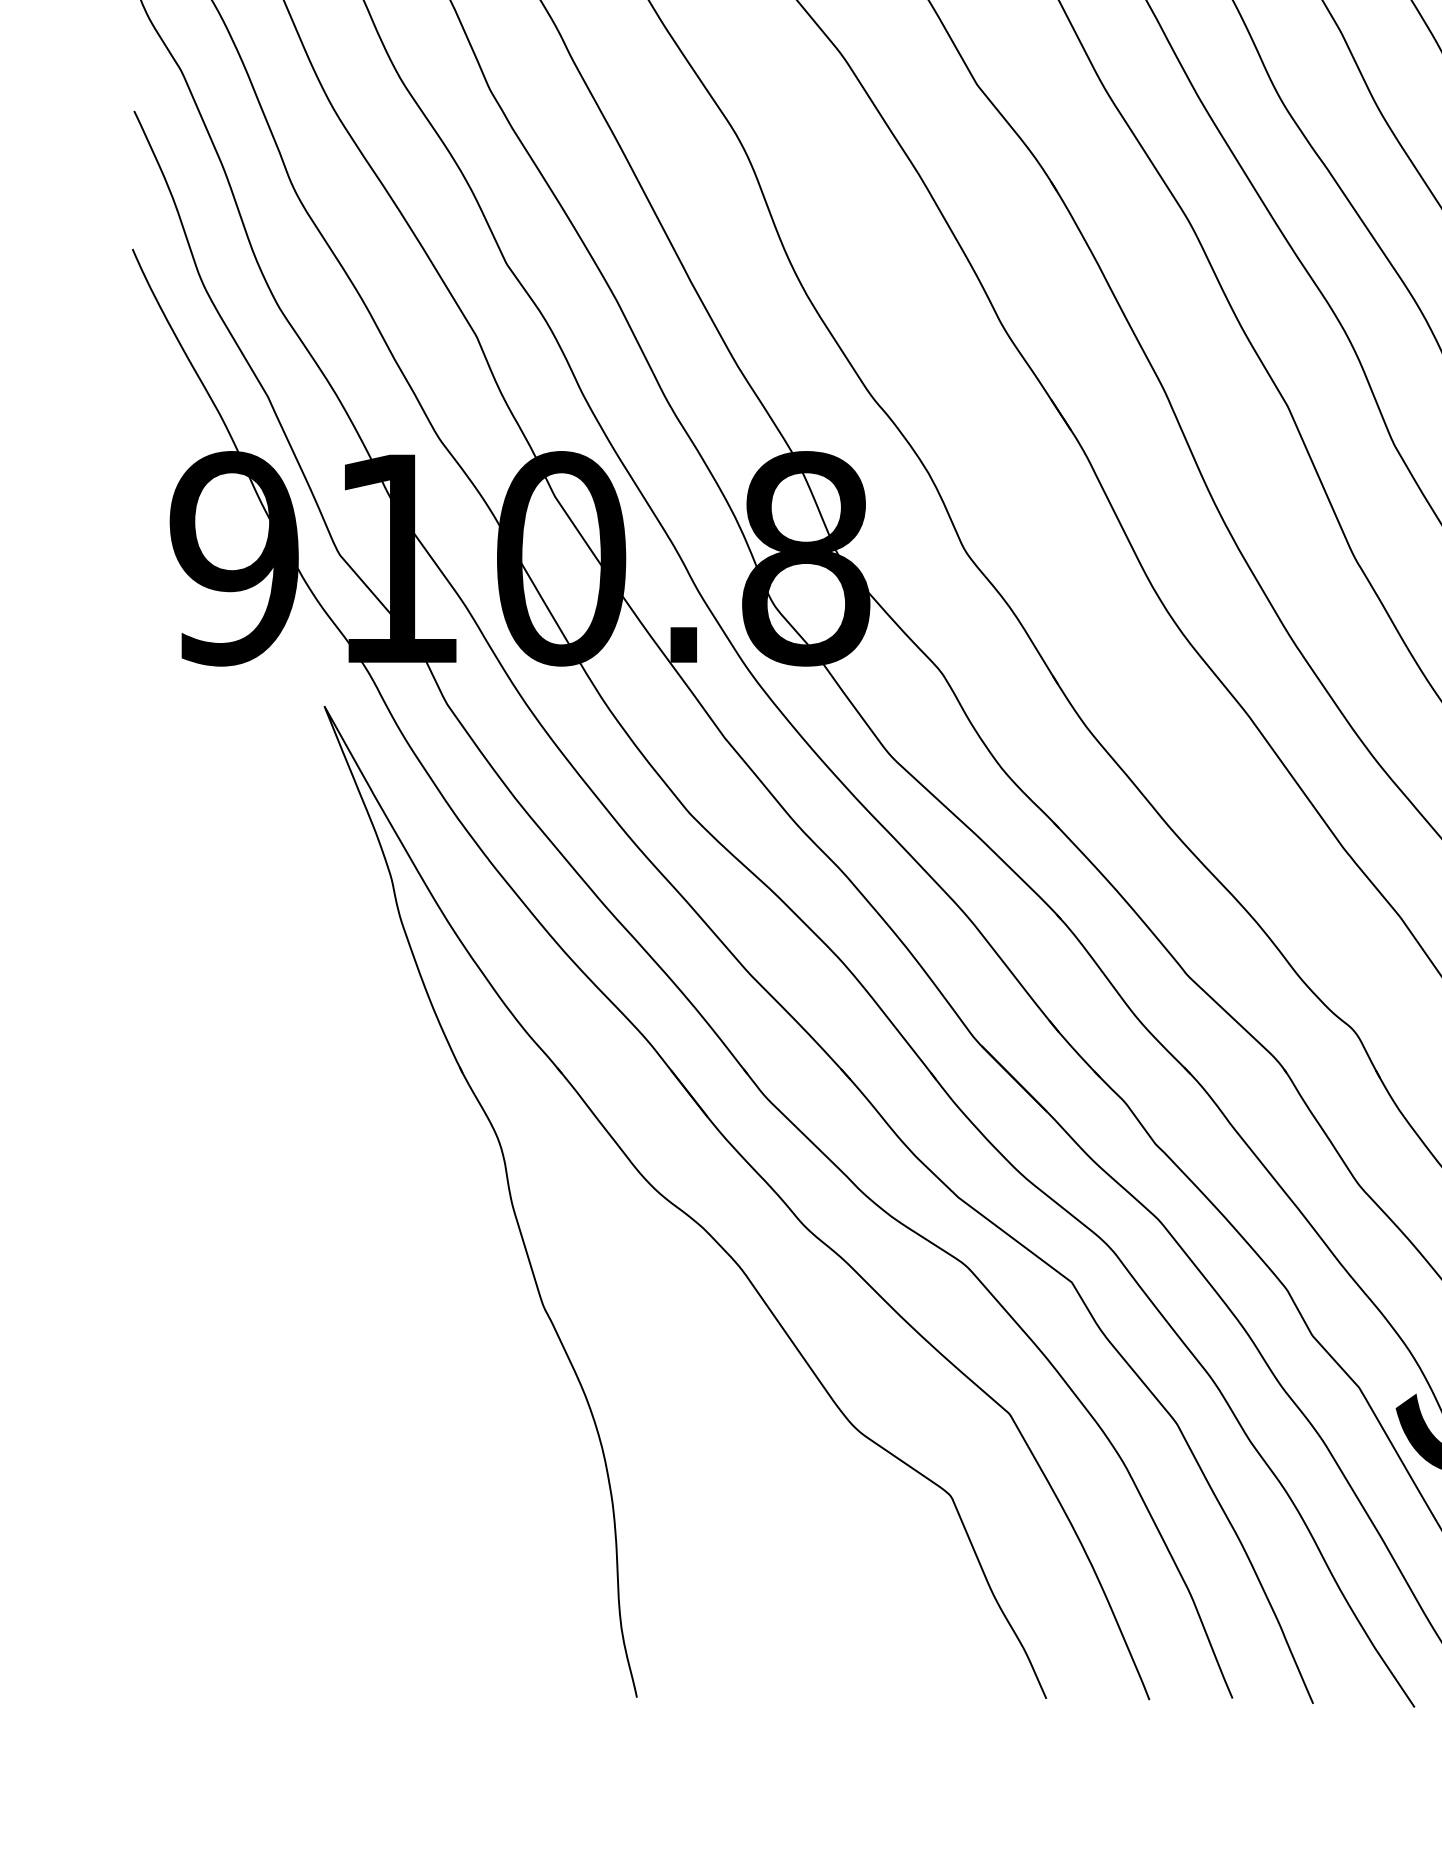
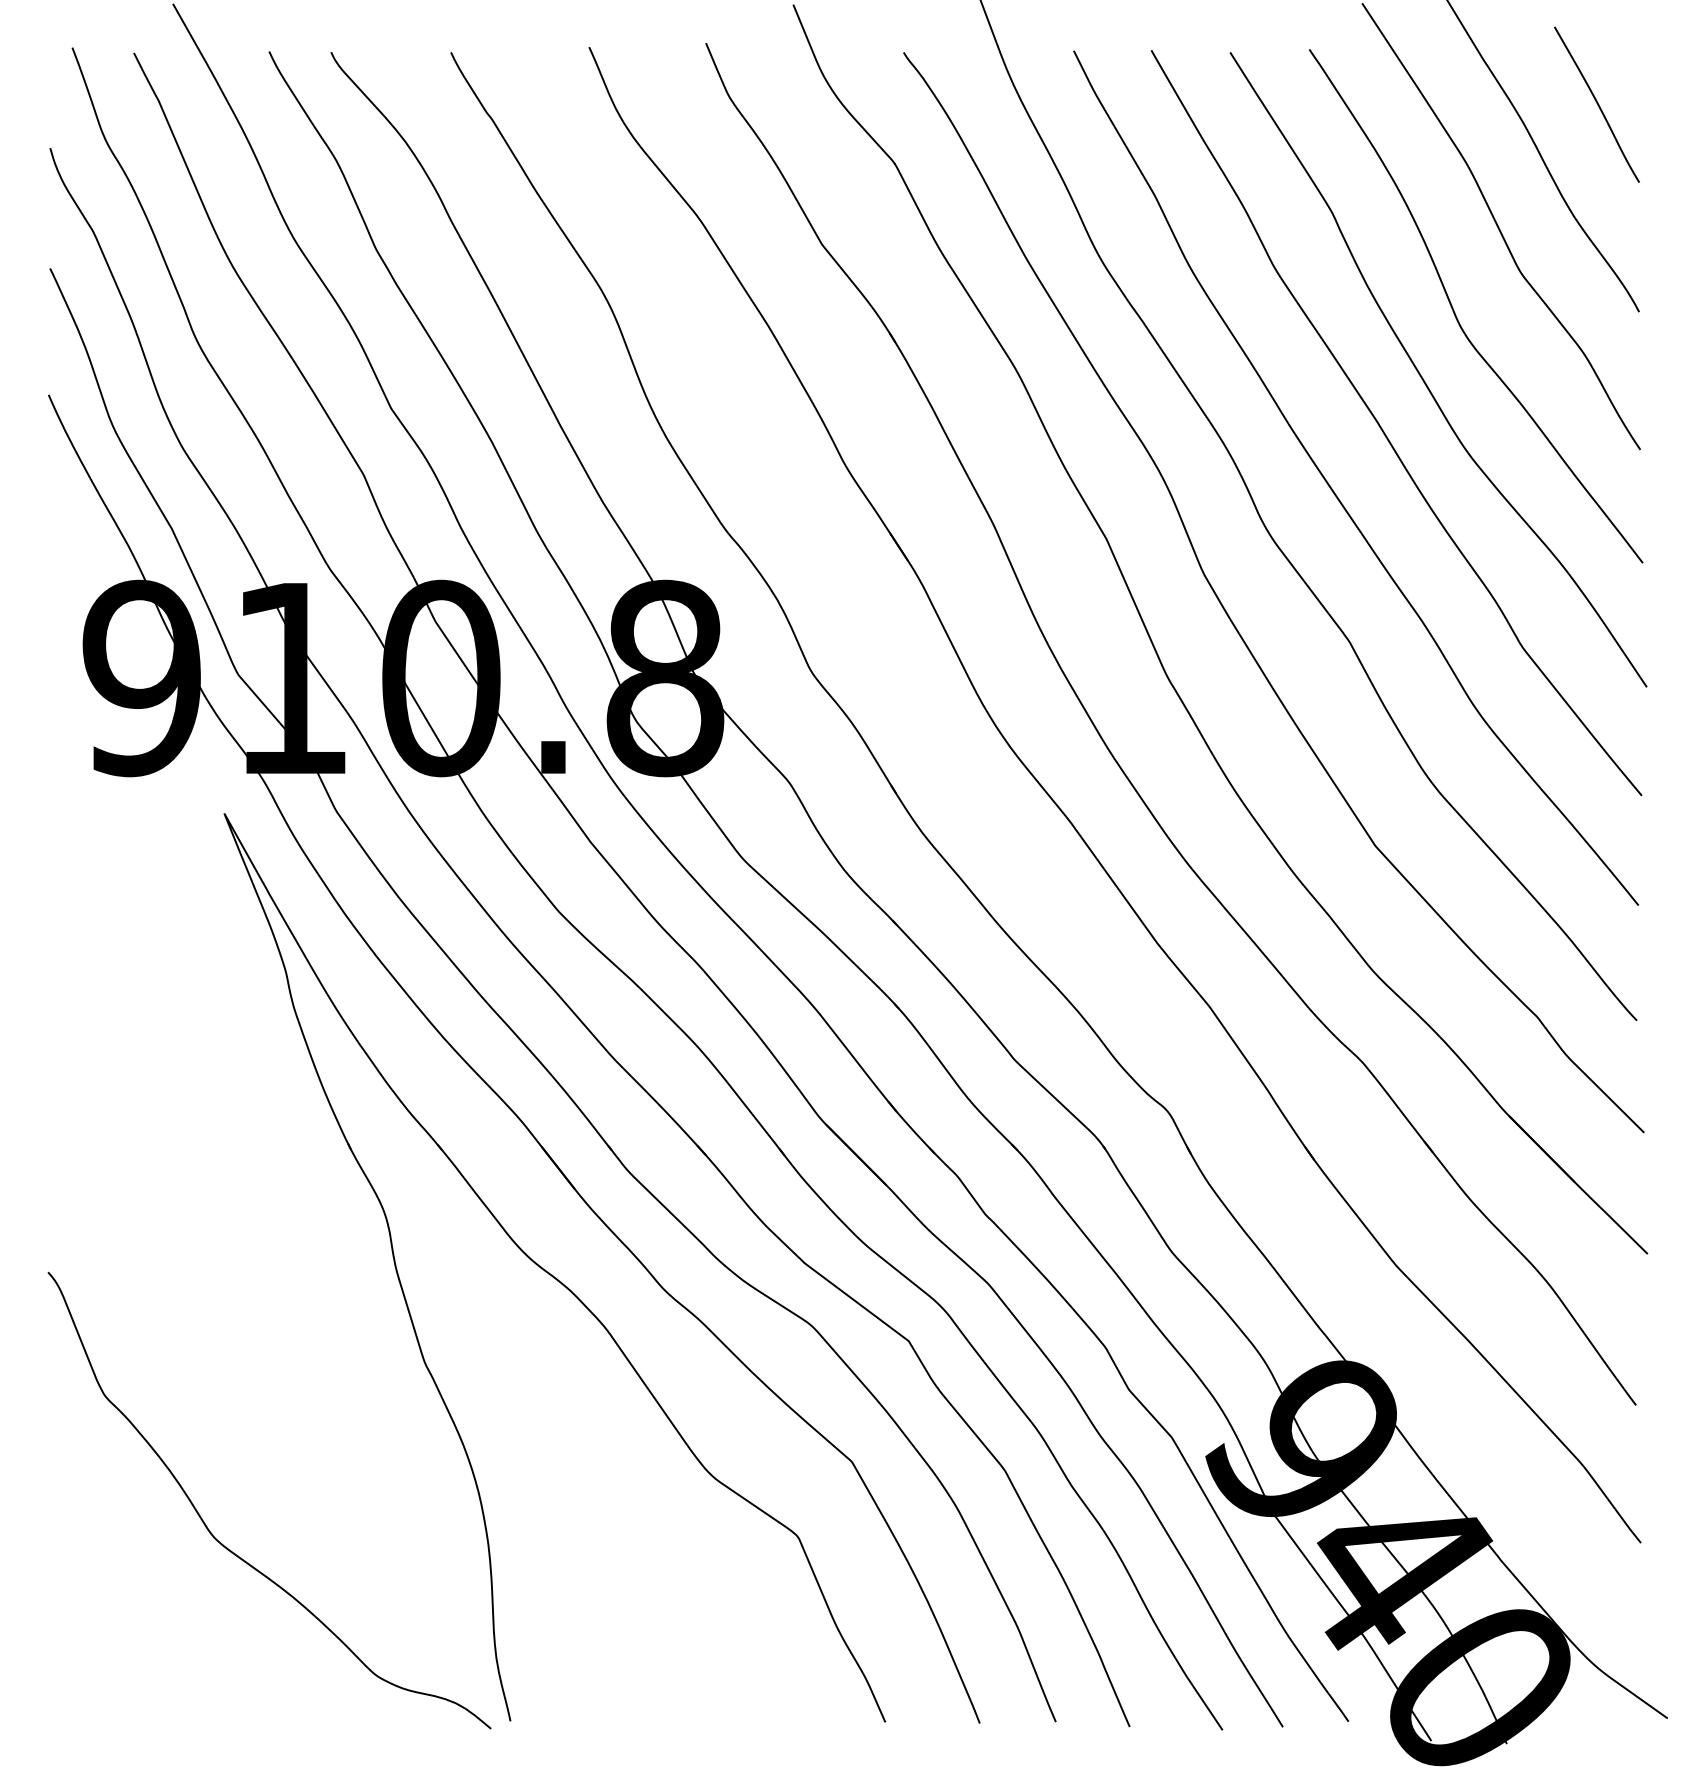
curve: (335, 1513) -> (234, 1552), added

